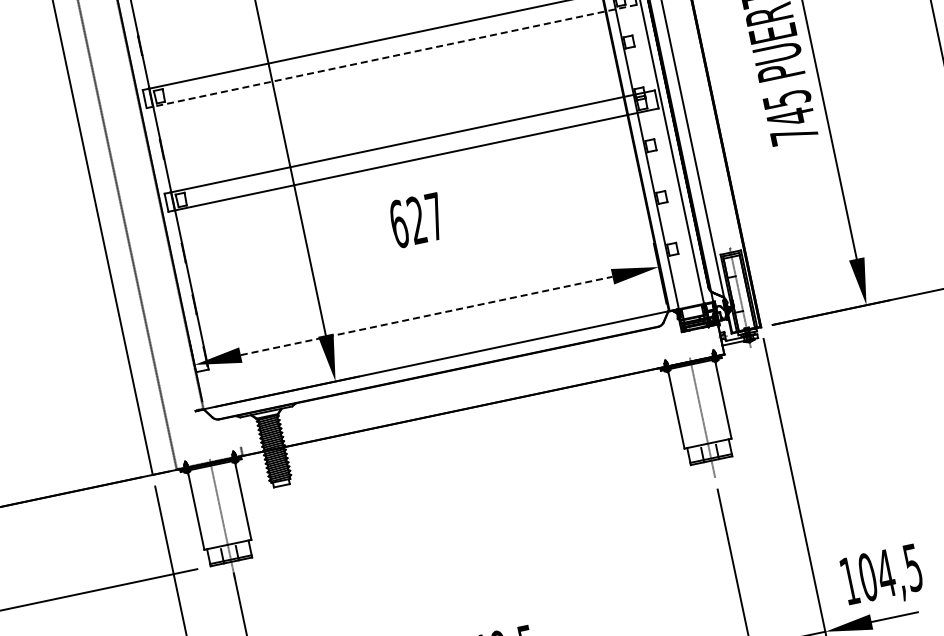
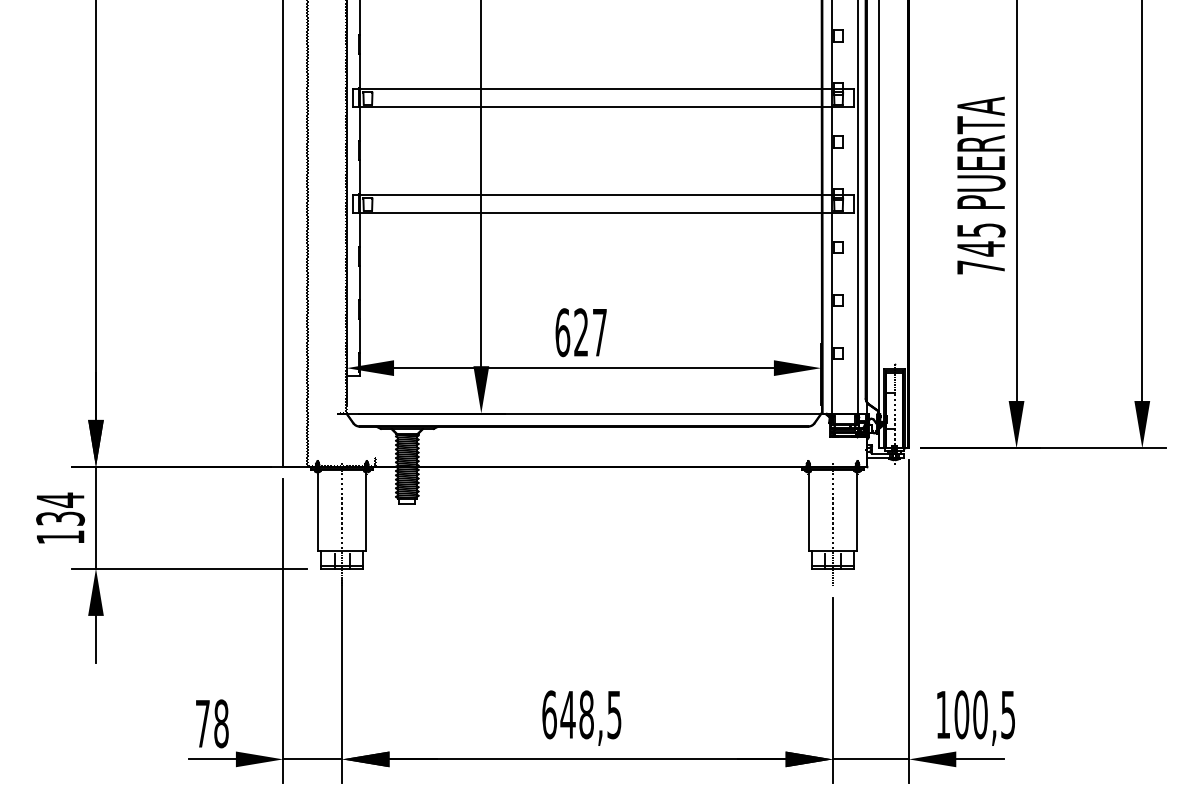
line: (391, 57) -> (602, 107), dashed -> solid
text: (416, 220) -> (580, 332), moved
line: (426, 316) -> (583, 368), dashed -> solid
text: (886, 573) -> (980, 714), 104,5 -> 100,5

